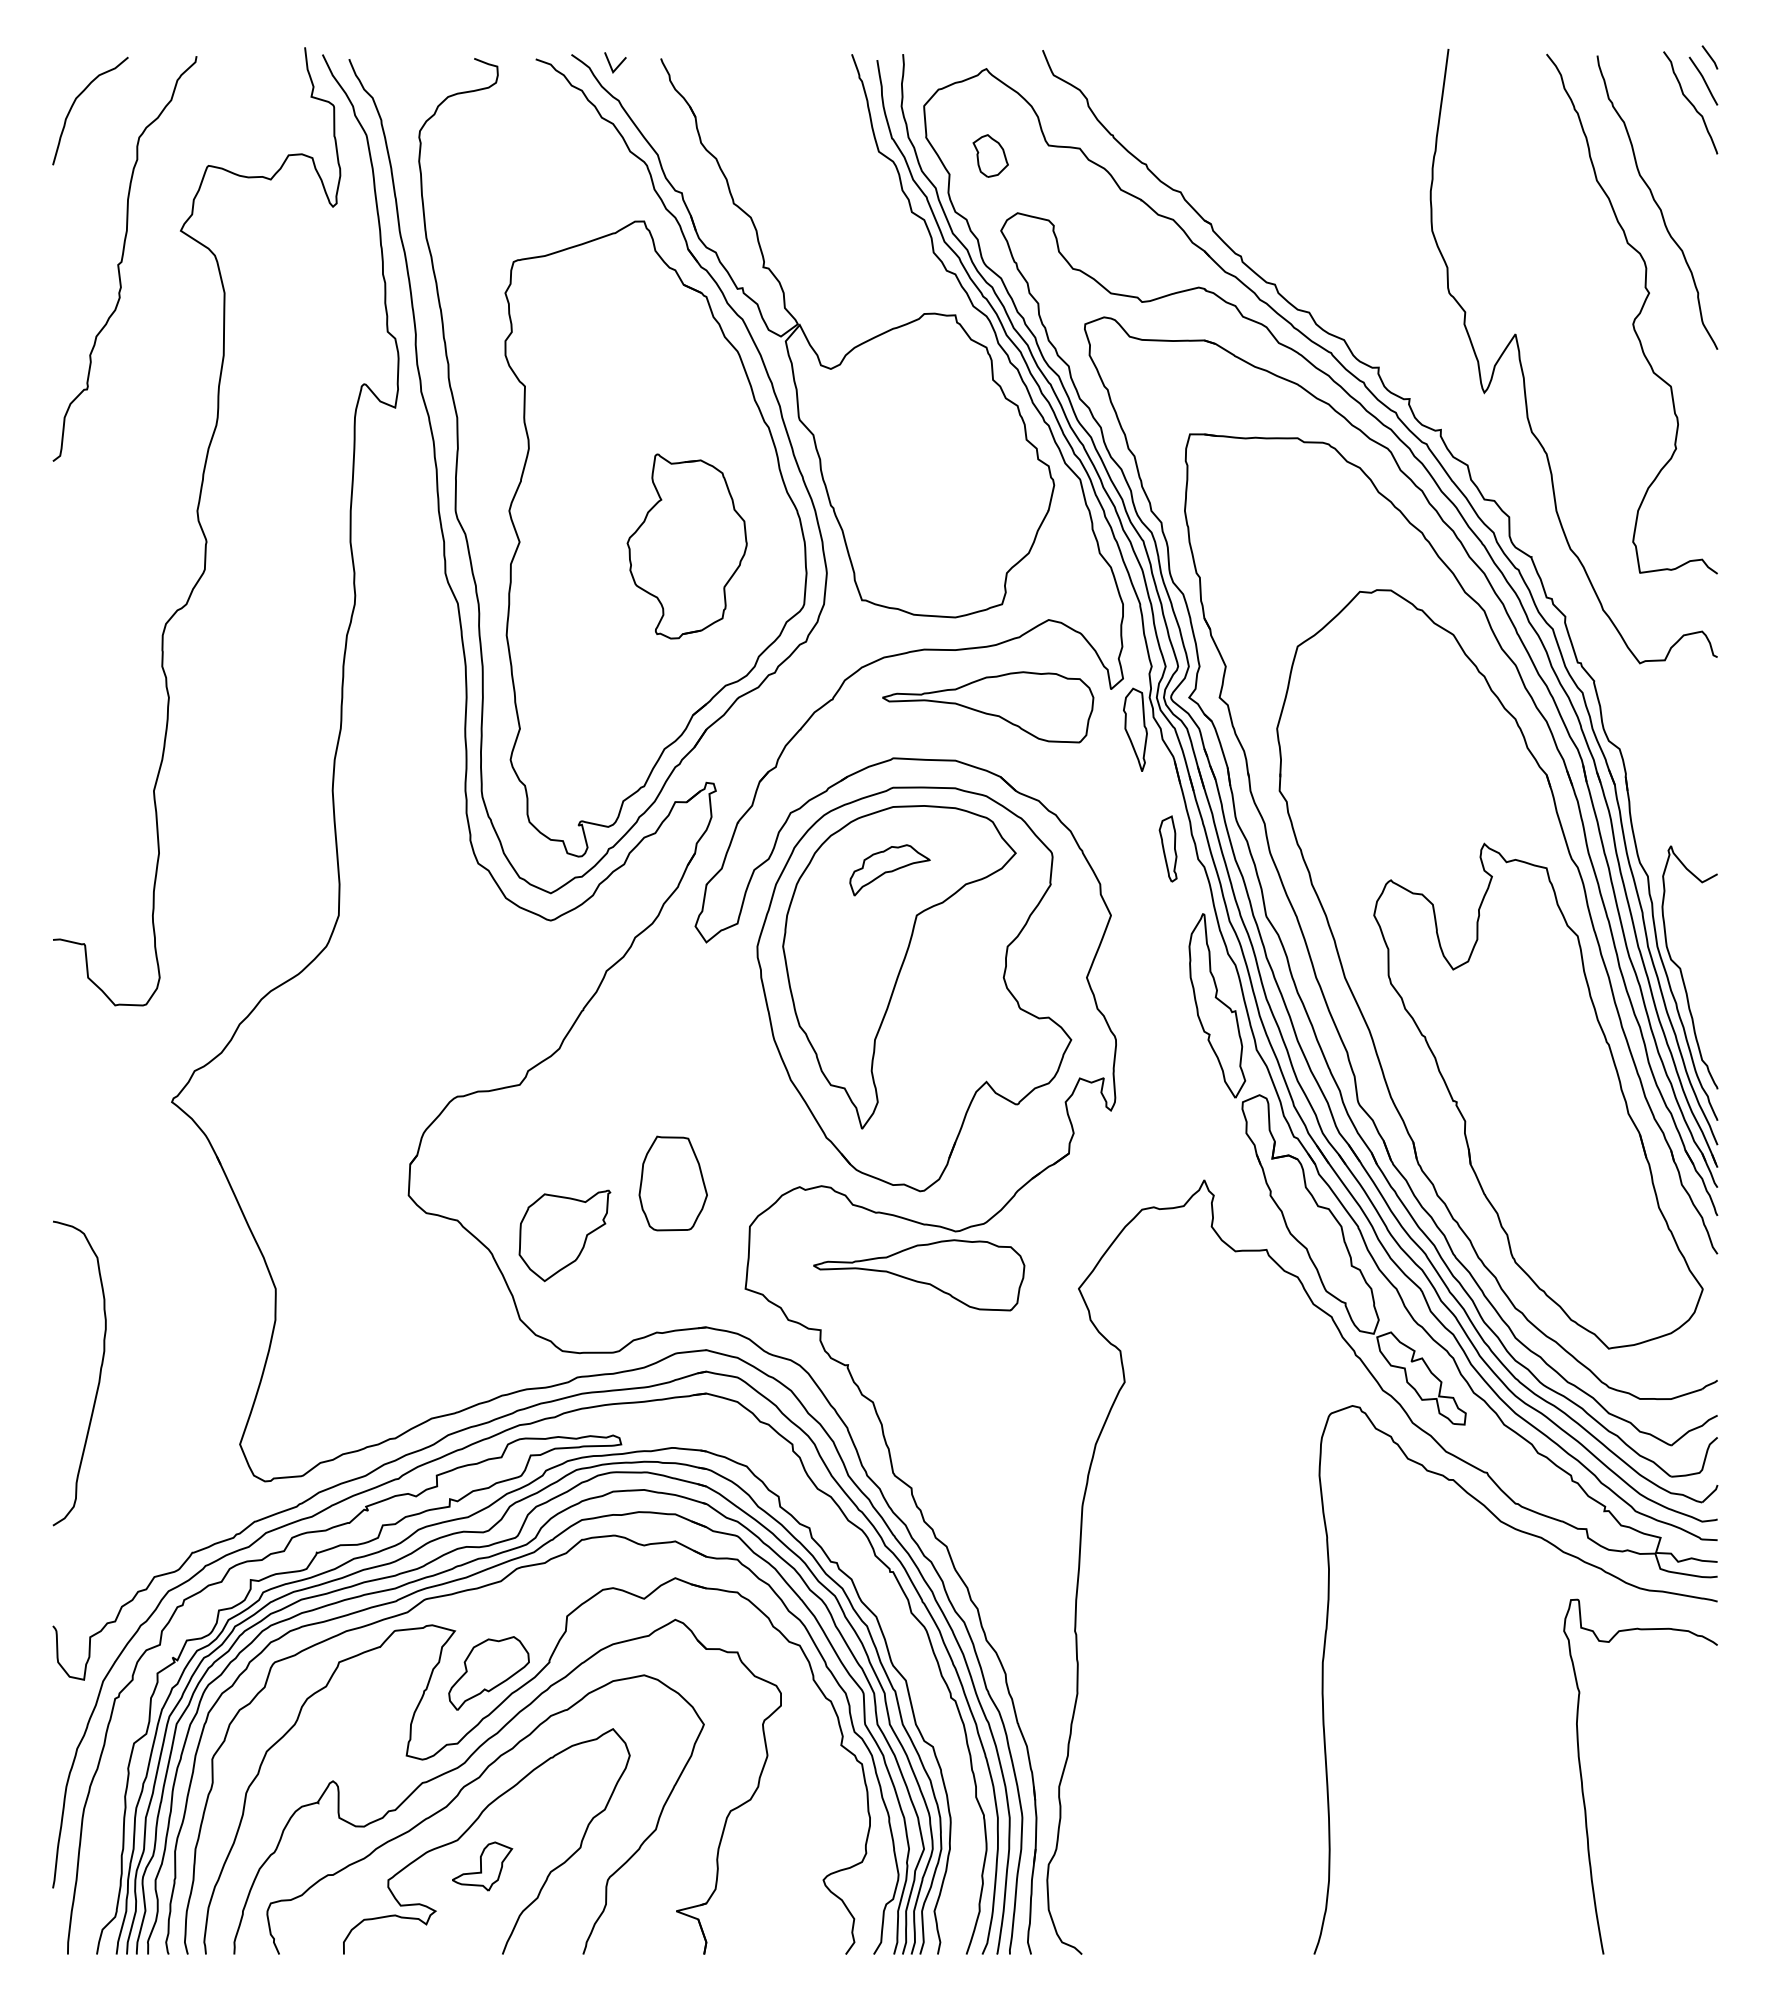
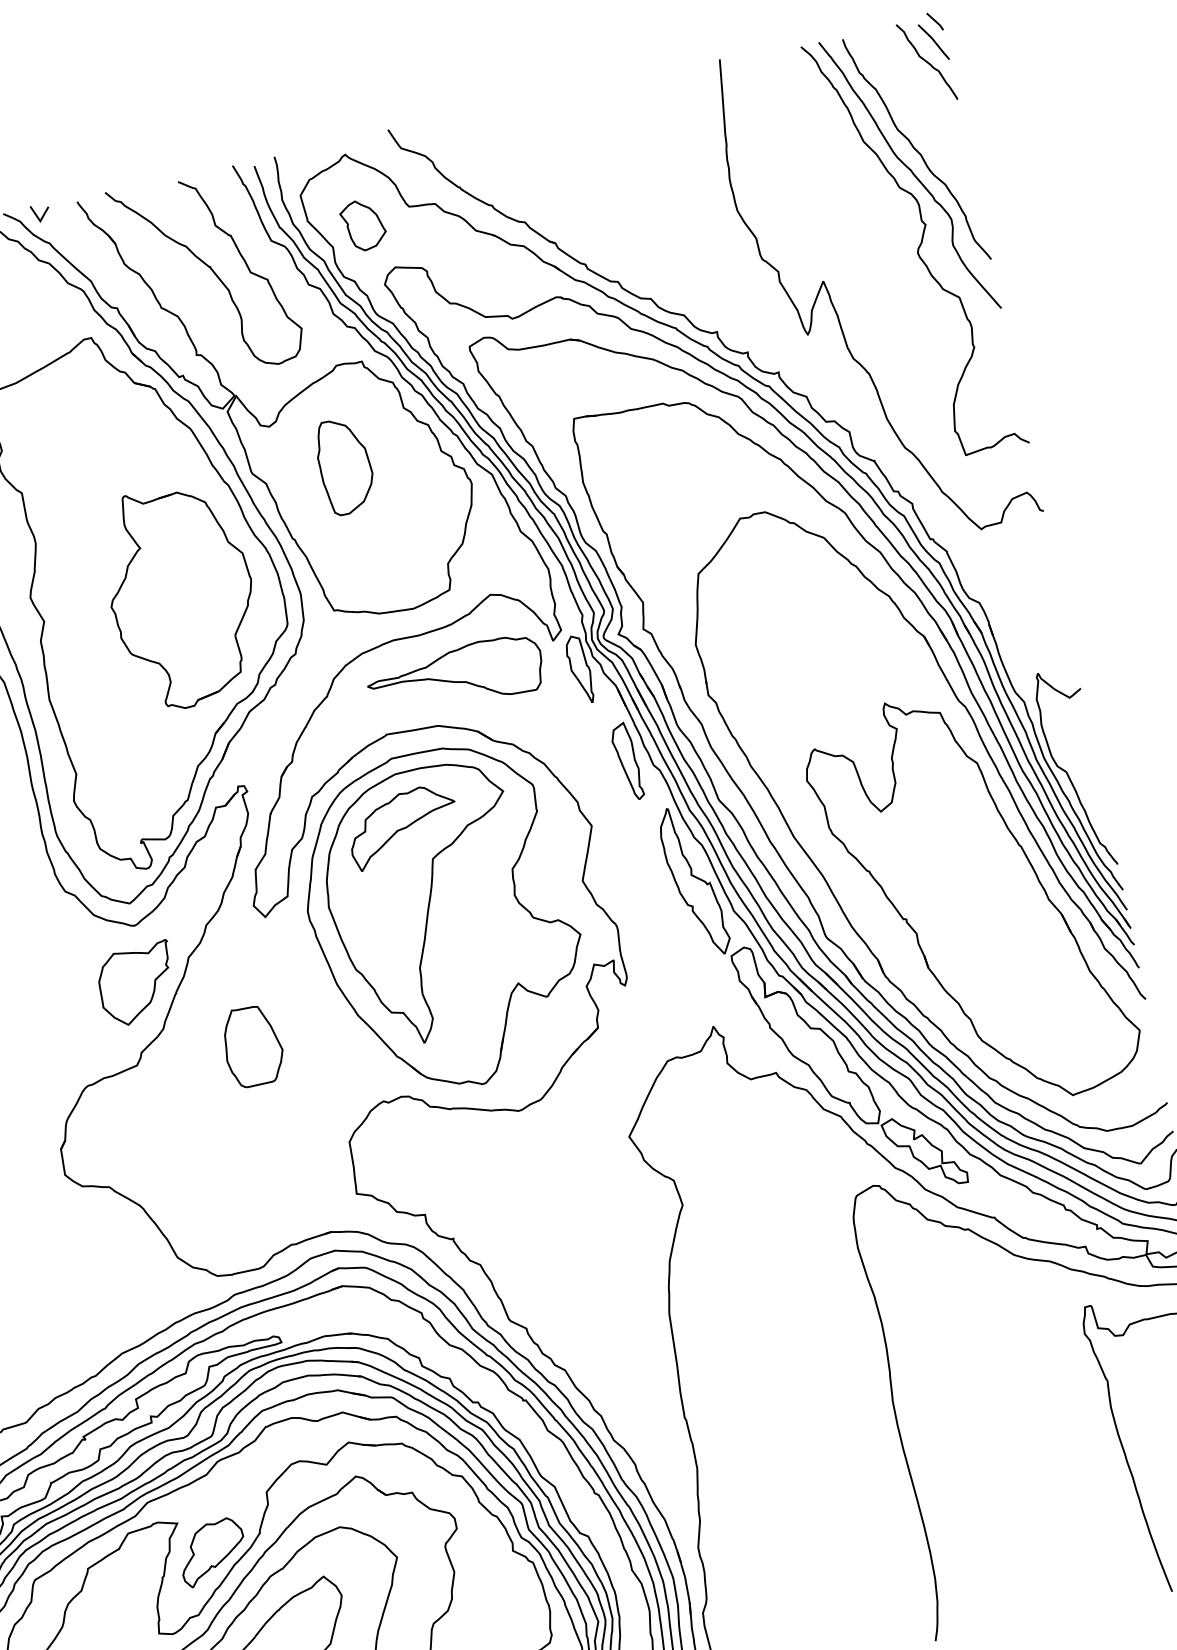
part: (990, 155) -> (363, 224), size x1.43
curve: (802, 173) -> (212, 271), added
curve: (1645, 229) -> (911, 173), added
part: (910, 433) -> (345, 465), added
part: (687, 546) -> (182, 596), size x1.43
part: (1168, 848) -> (627, 761), size x1.43
part: (889, 870) -> (402, 826), size x1.67
part: (672, 1183) -> (252, 1046), moved
part: (564, 1235) -> (136, 984), moved
part: (919, 1275) -> (496, 1153), removed

